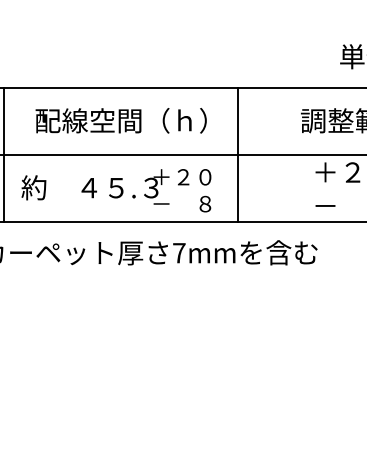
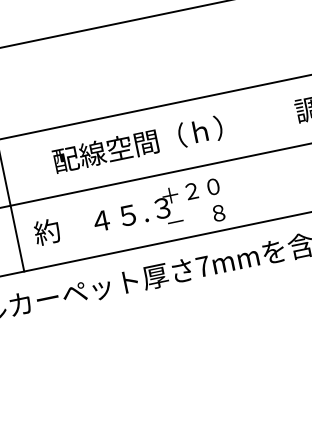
text: (120, 120) -> (137, 144), moved
line: (237, 154) -> (240, 157), removed

